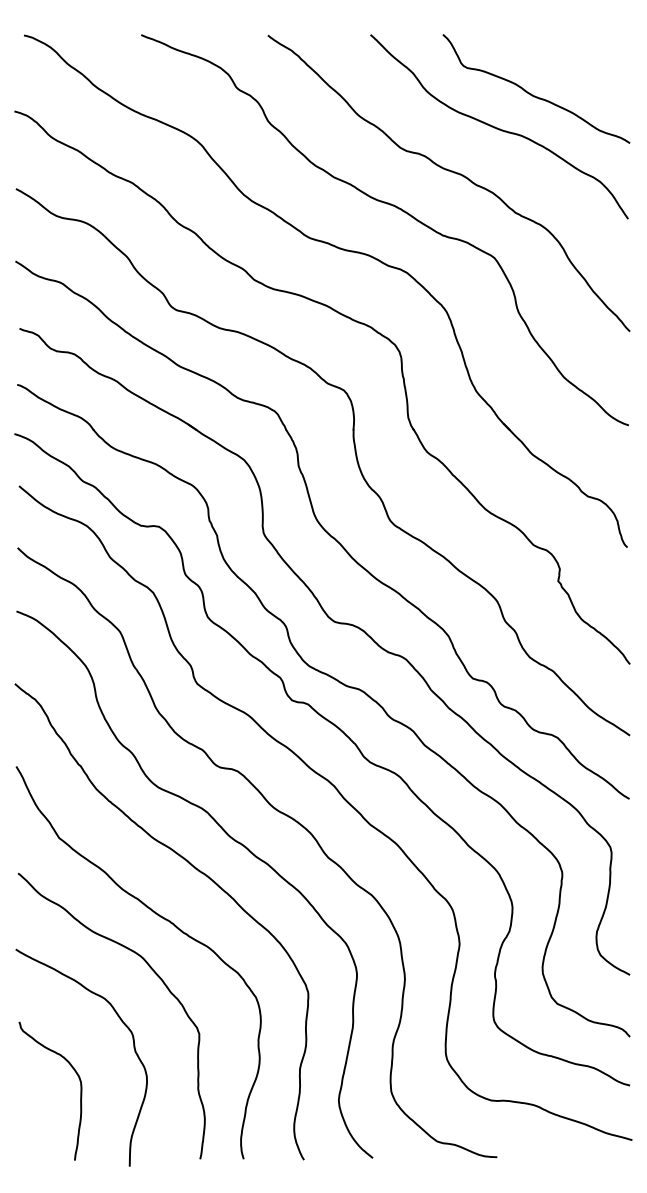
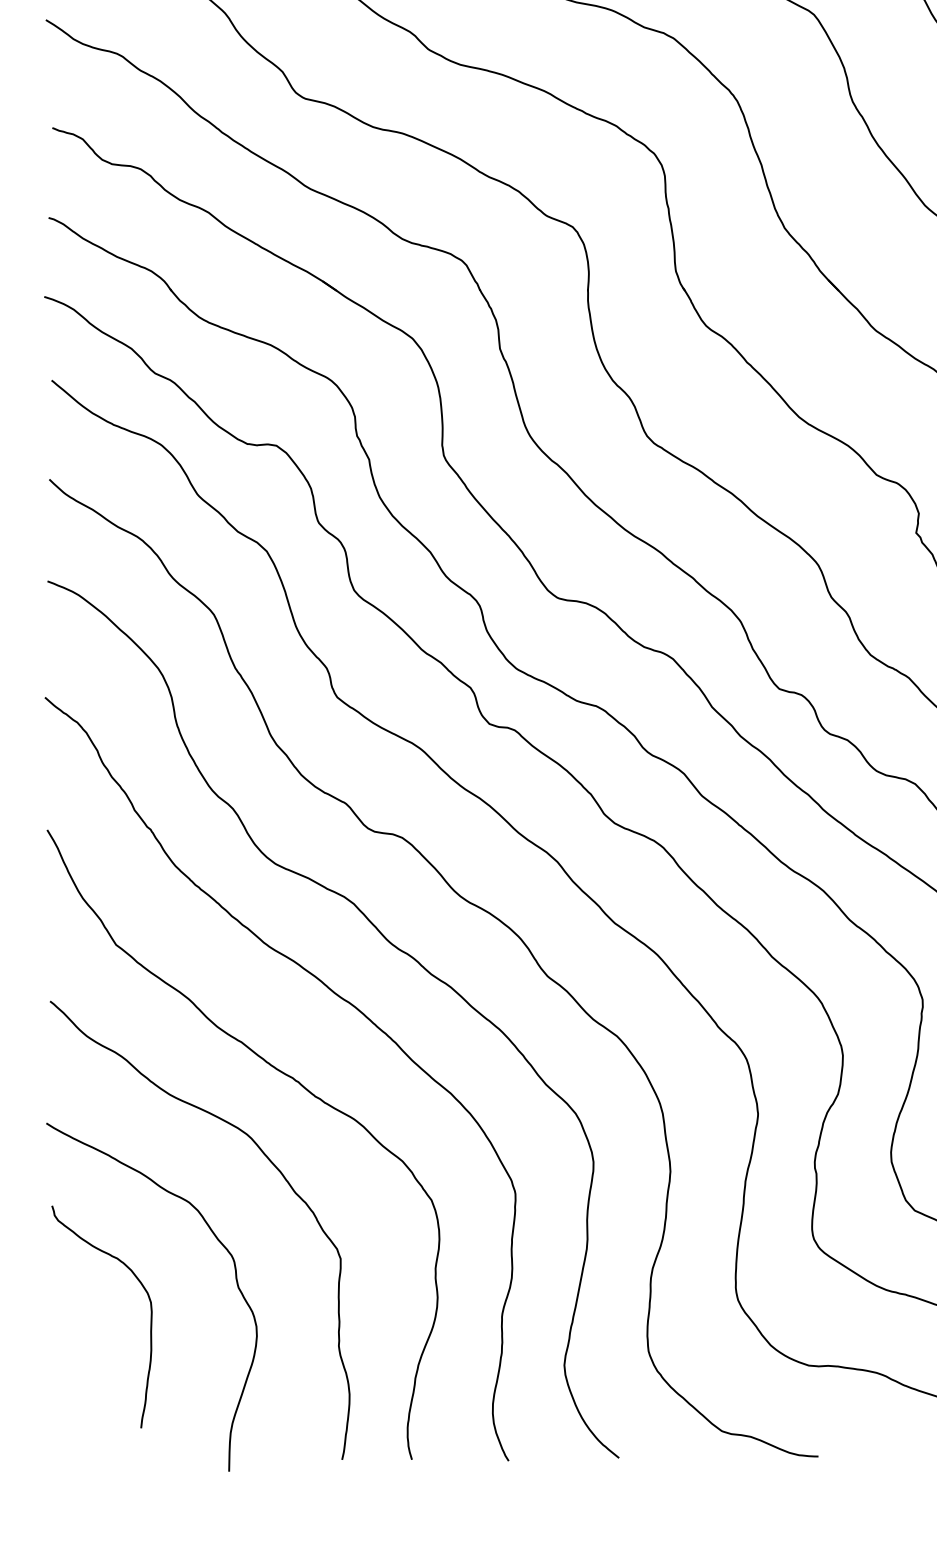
curve: (80, 1090) -> (150, 1315), moved

